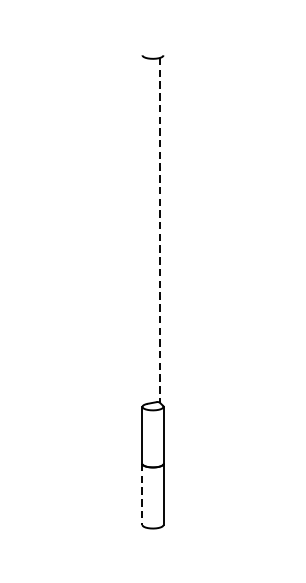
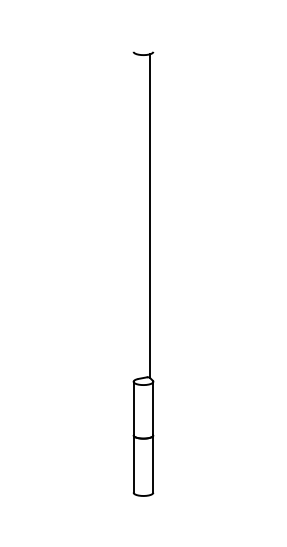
line: (160, 230) -> (150, 216), dashed -> solid
line: (142, 494) -> (133, 464), dashed -> solid

